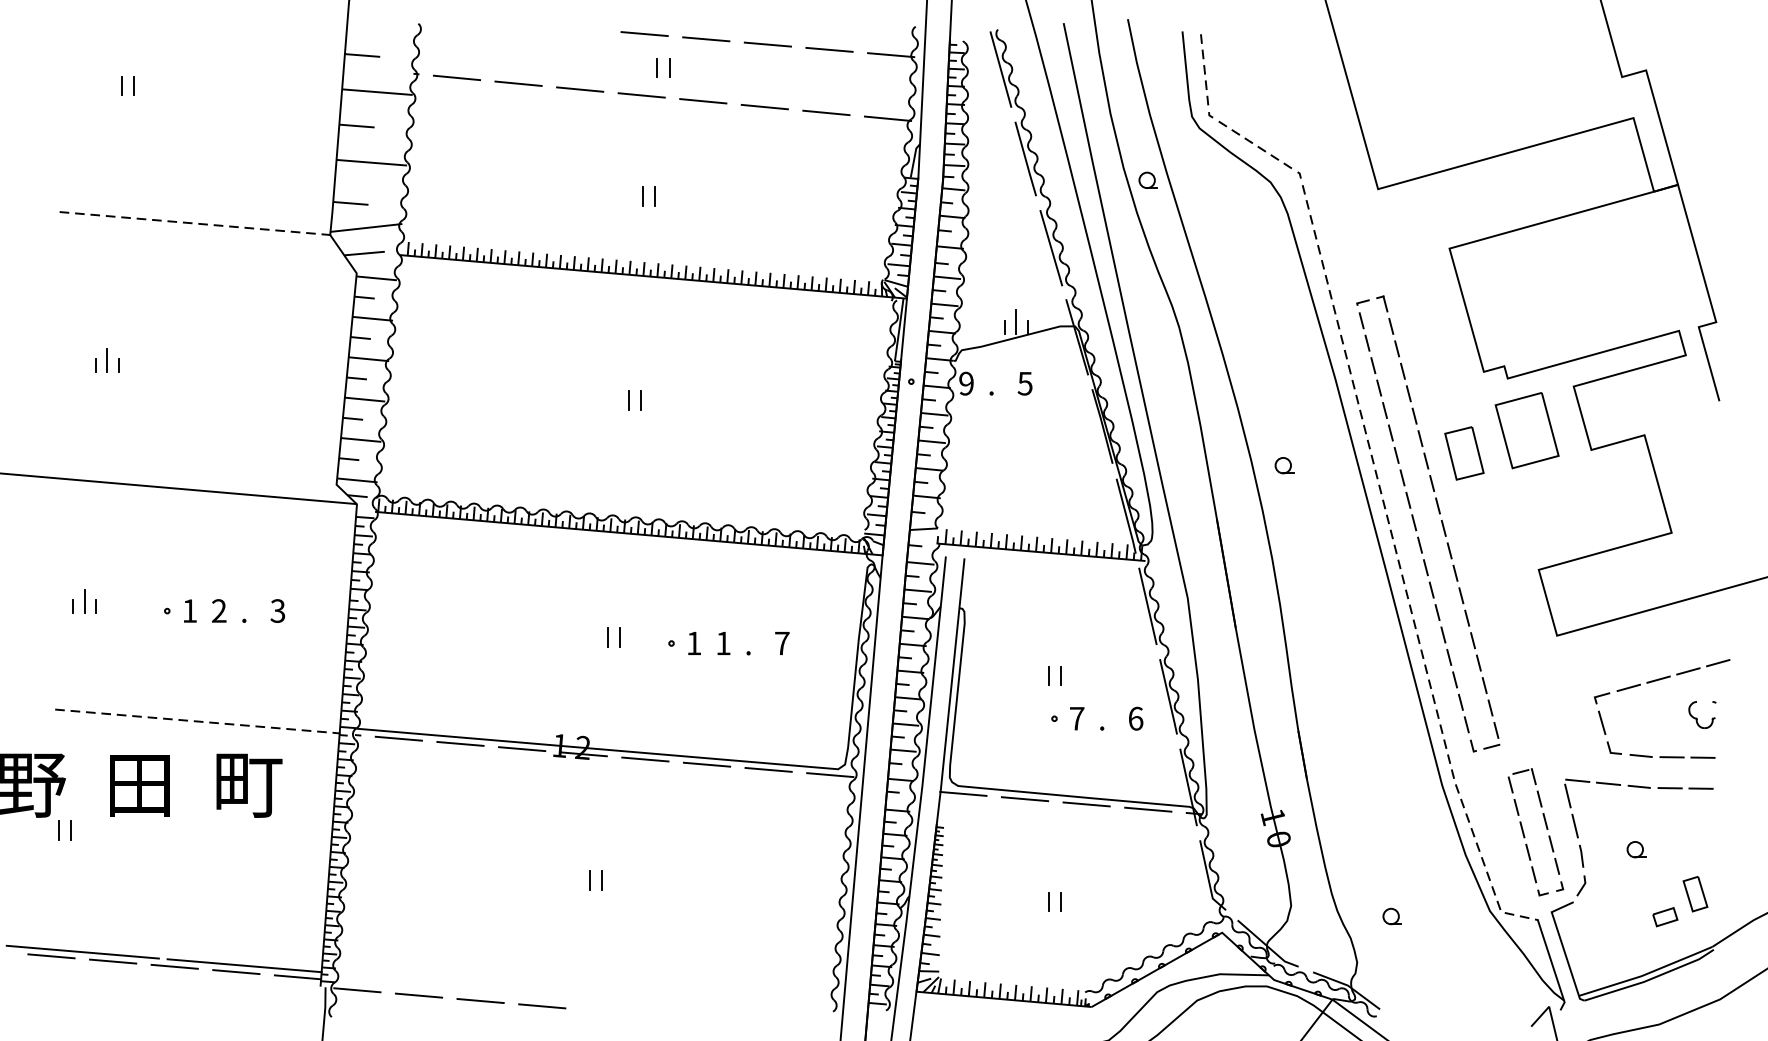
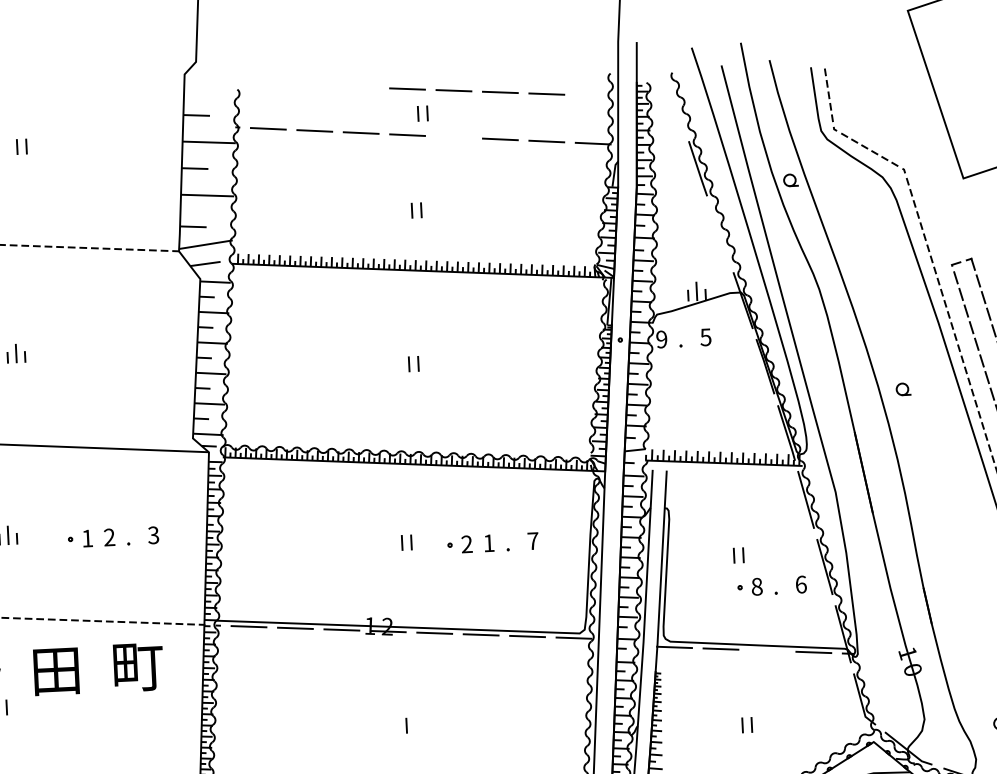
line: (891, 55) -> (593, 96), removed
line: (1000, 69) -> (675, 102), removed
line: (703, 101) -> (454, 137), removed
line: (1051, 248) -> (720, 234), removed
text: (693, 642) -> (466, 543), 1 -> 2
text: (1077, 718) -> (757, 586), 7 -> 8
line: (1086, 804) -> (767, 650), removed
line: (589, 880) -> (397, 726), removed

